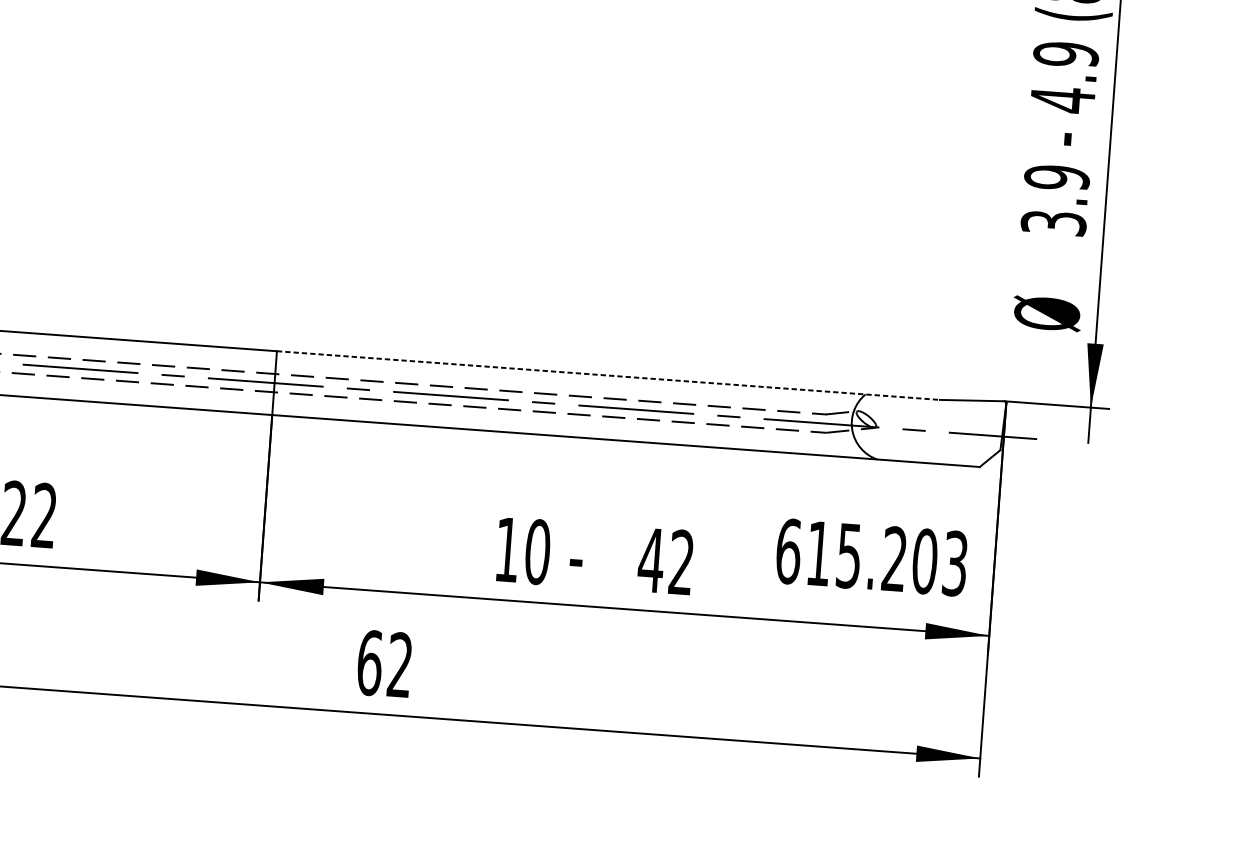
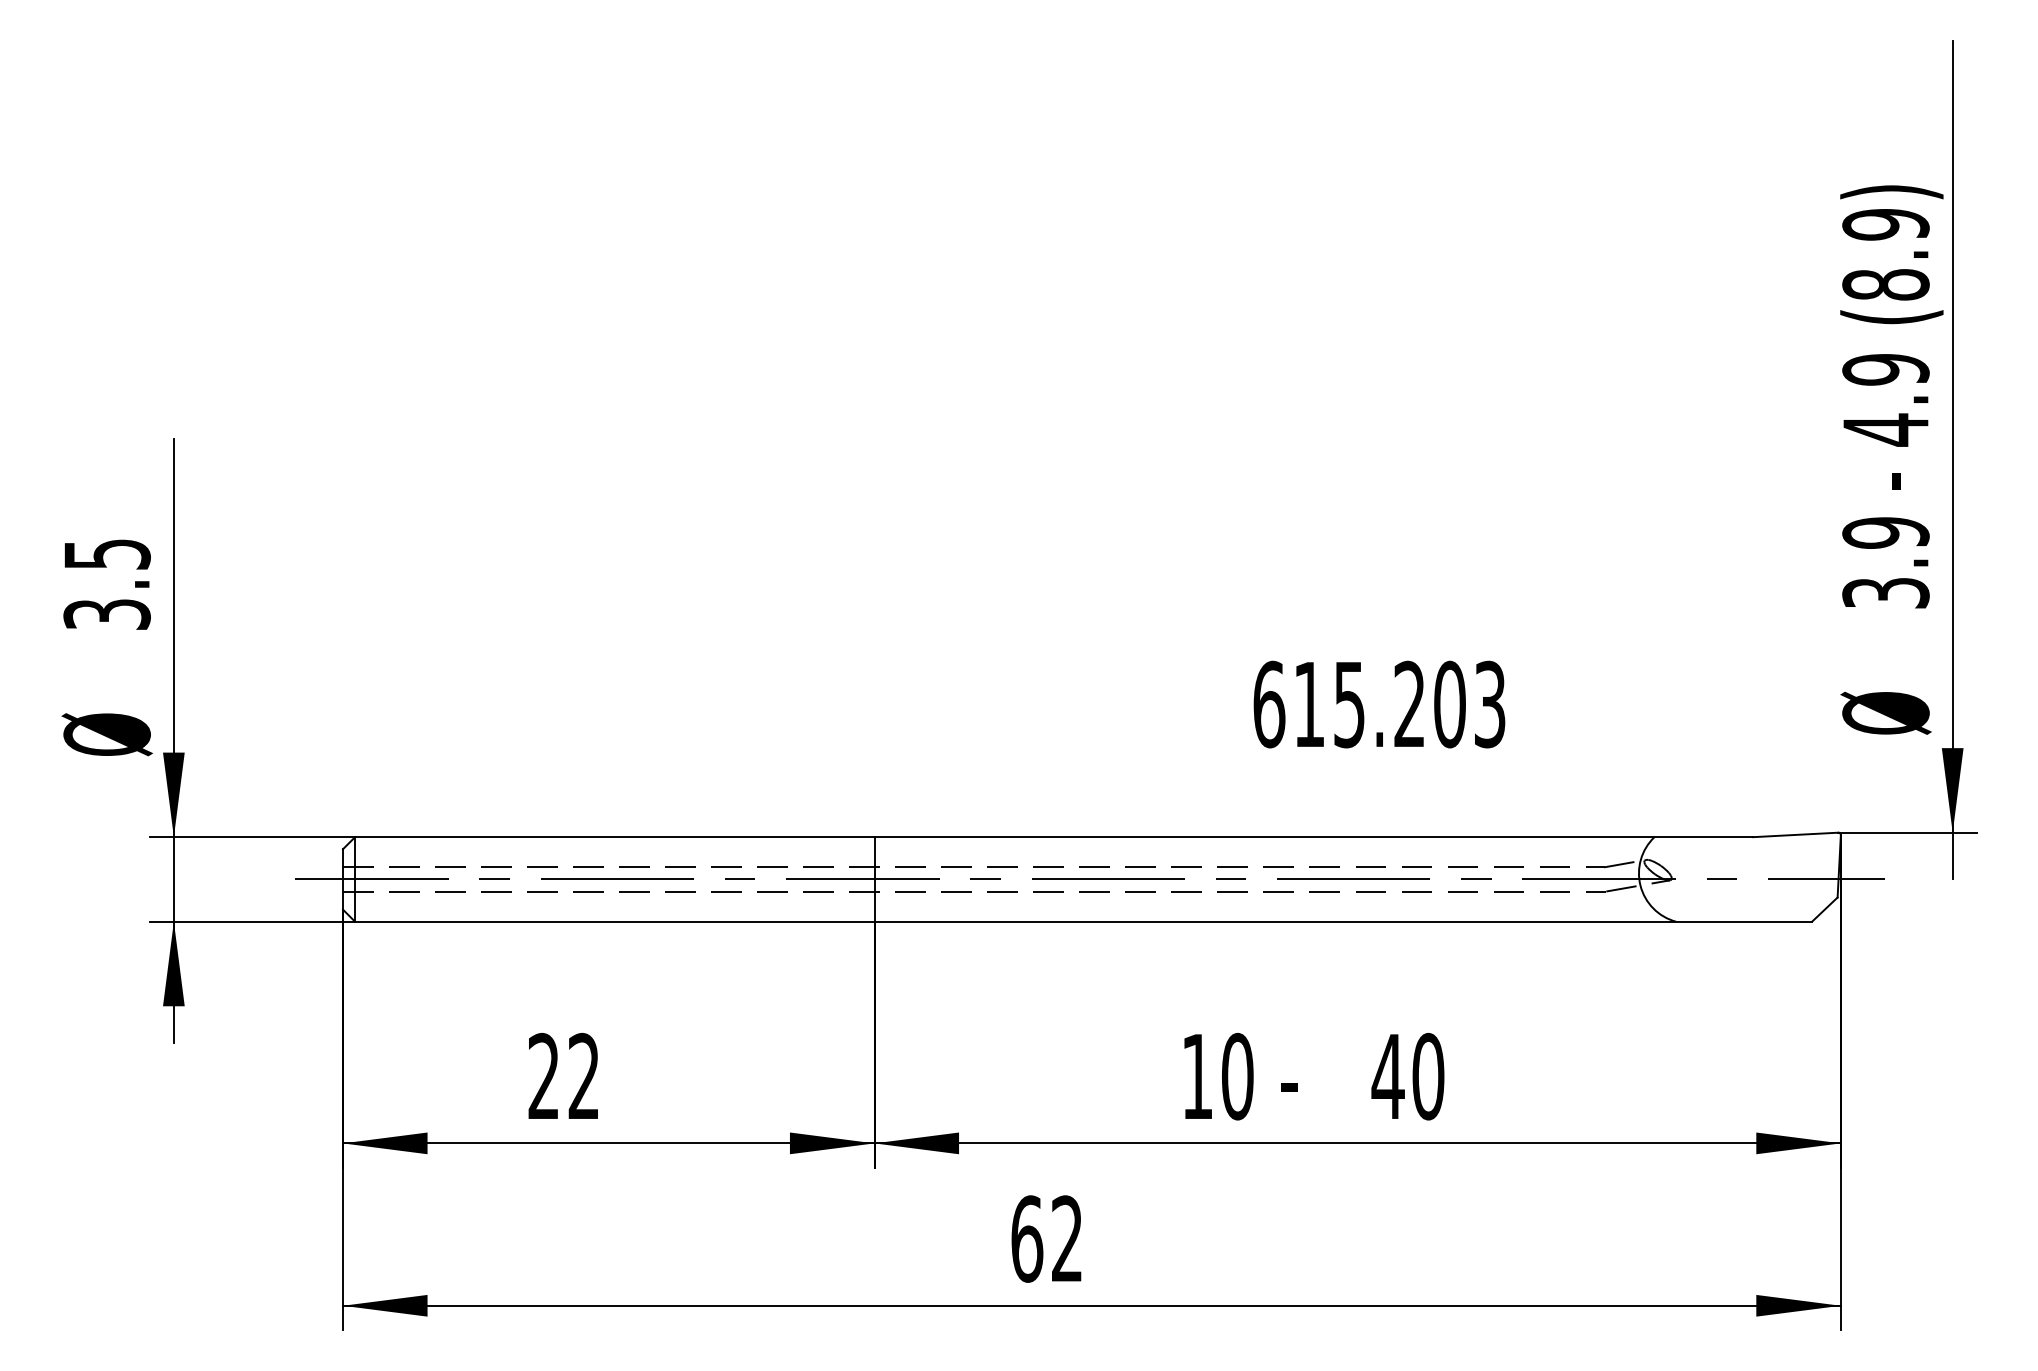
line: (608, 375) -> (1314, 837), dashed -> solid
text: (871, 557) -> (1379, 704), moved
text: (681, 562) -> (1428, 1076), 42 -> 40

